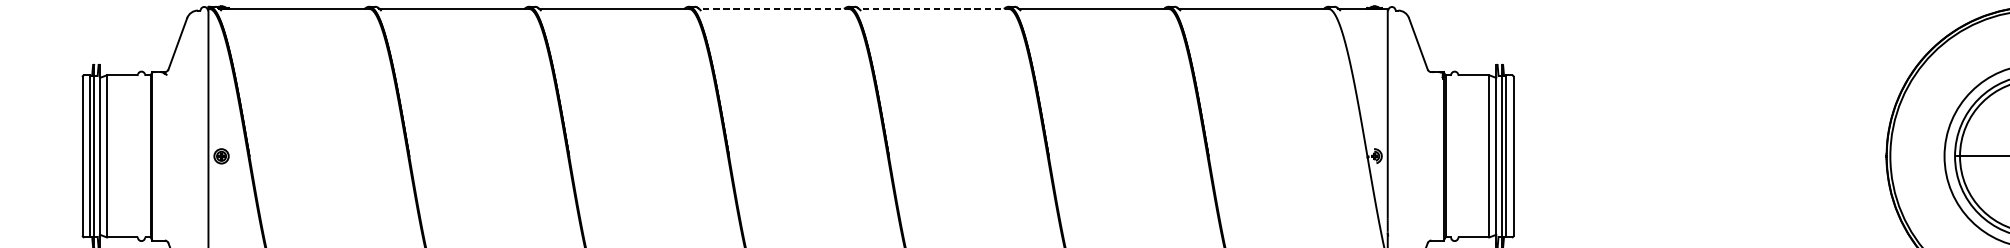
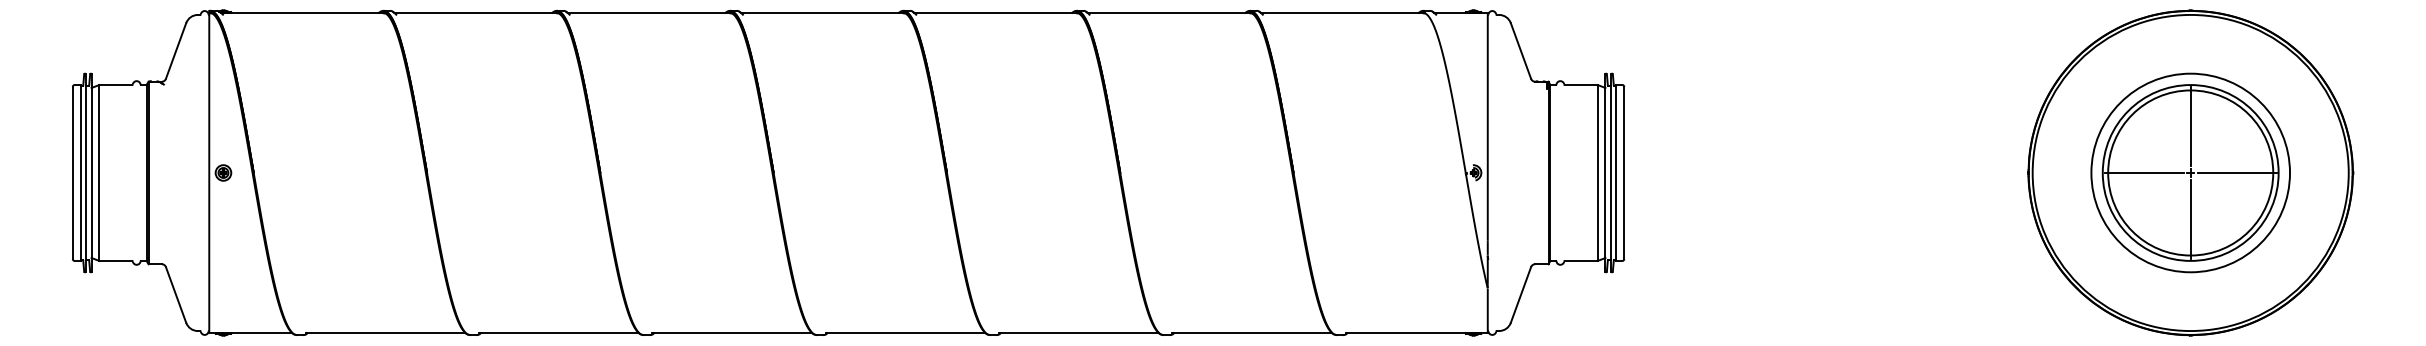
line: (775, 9) -> (823, 13), dashed -> solid
line: (934, 9) -> (996, 13), dashed -> solid

